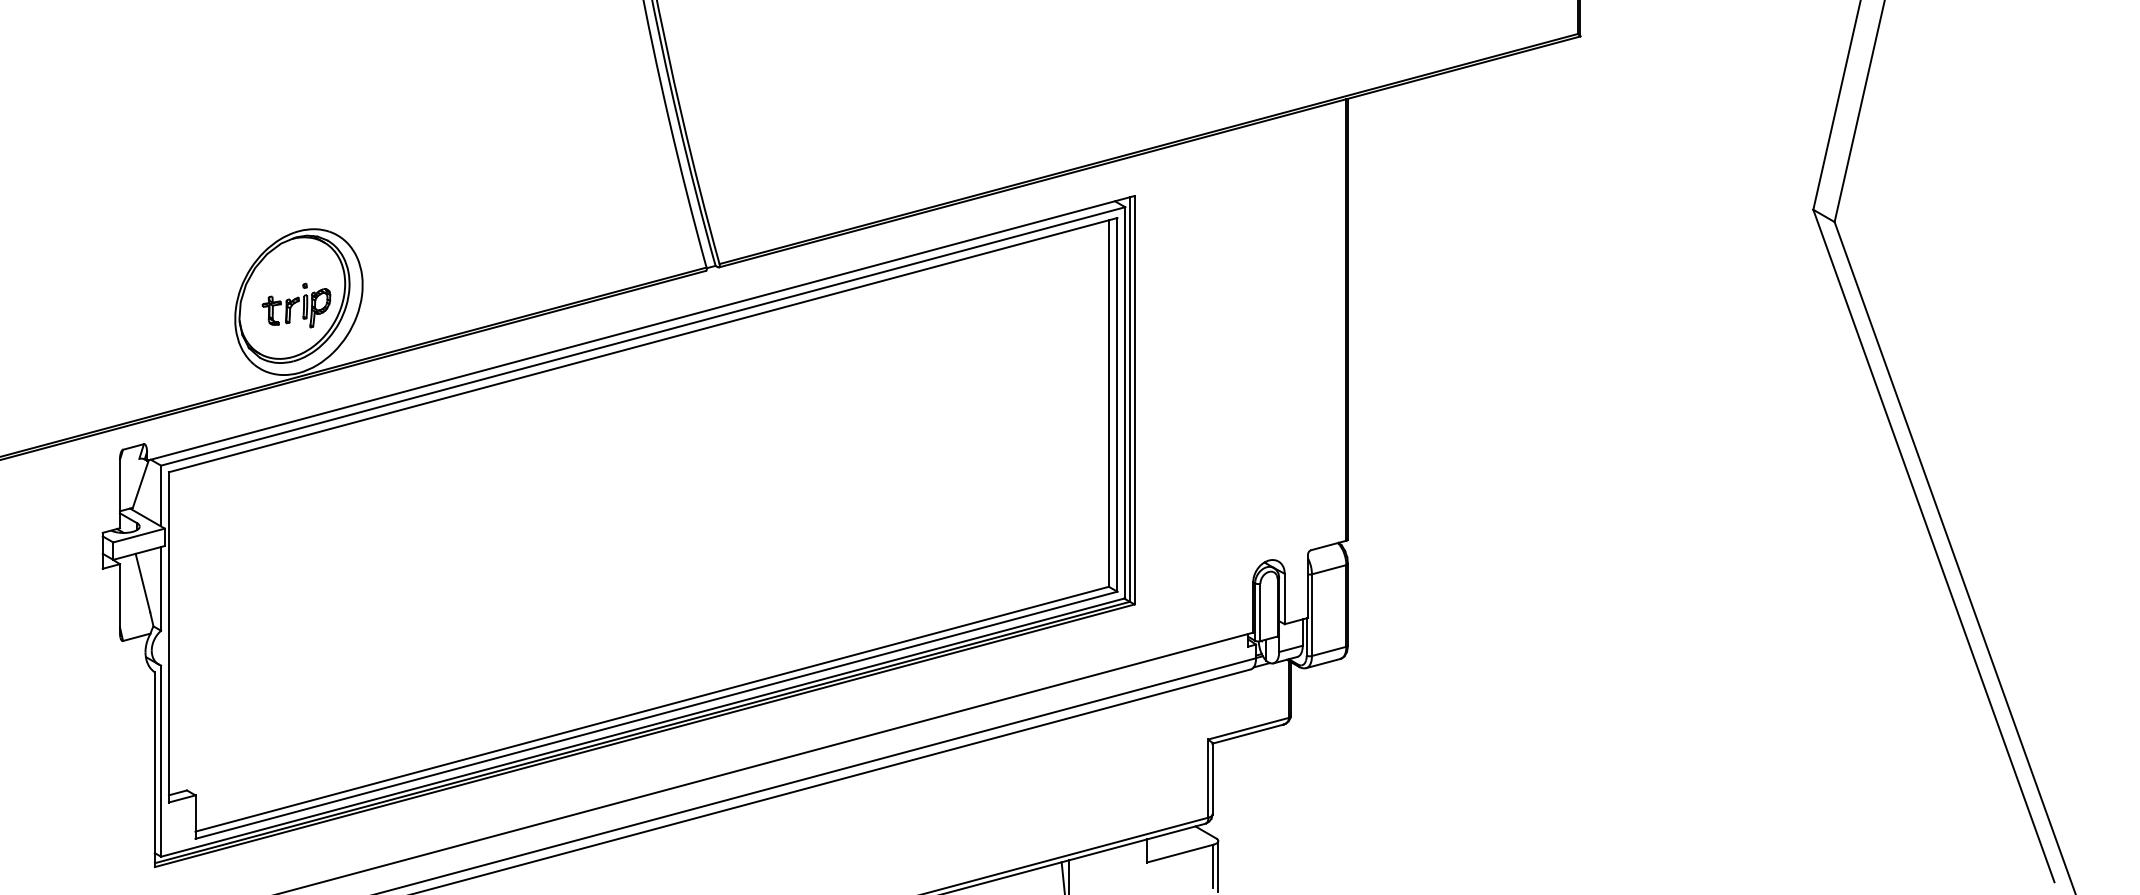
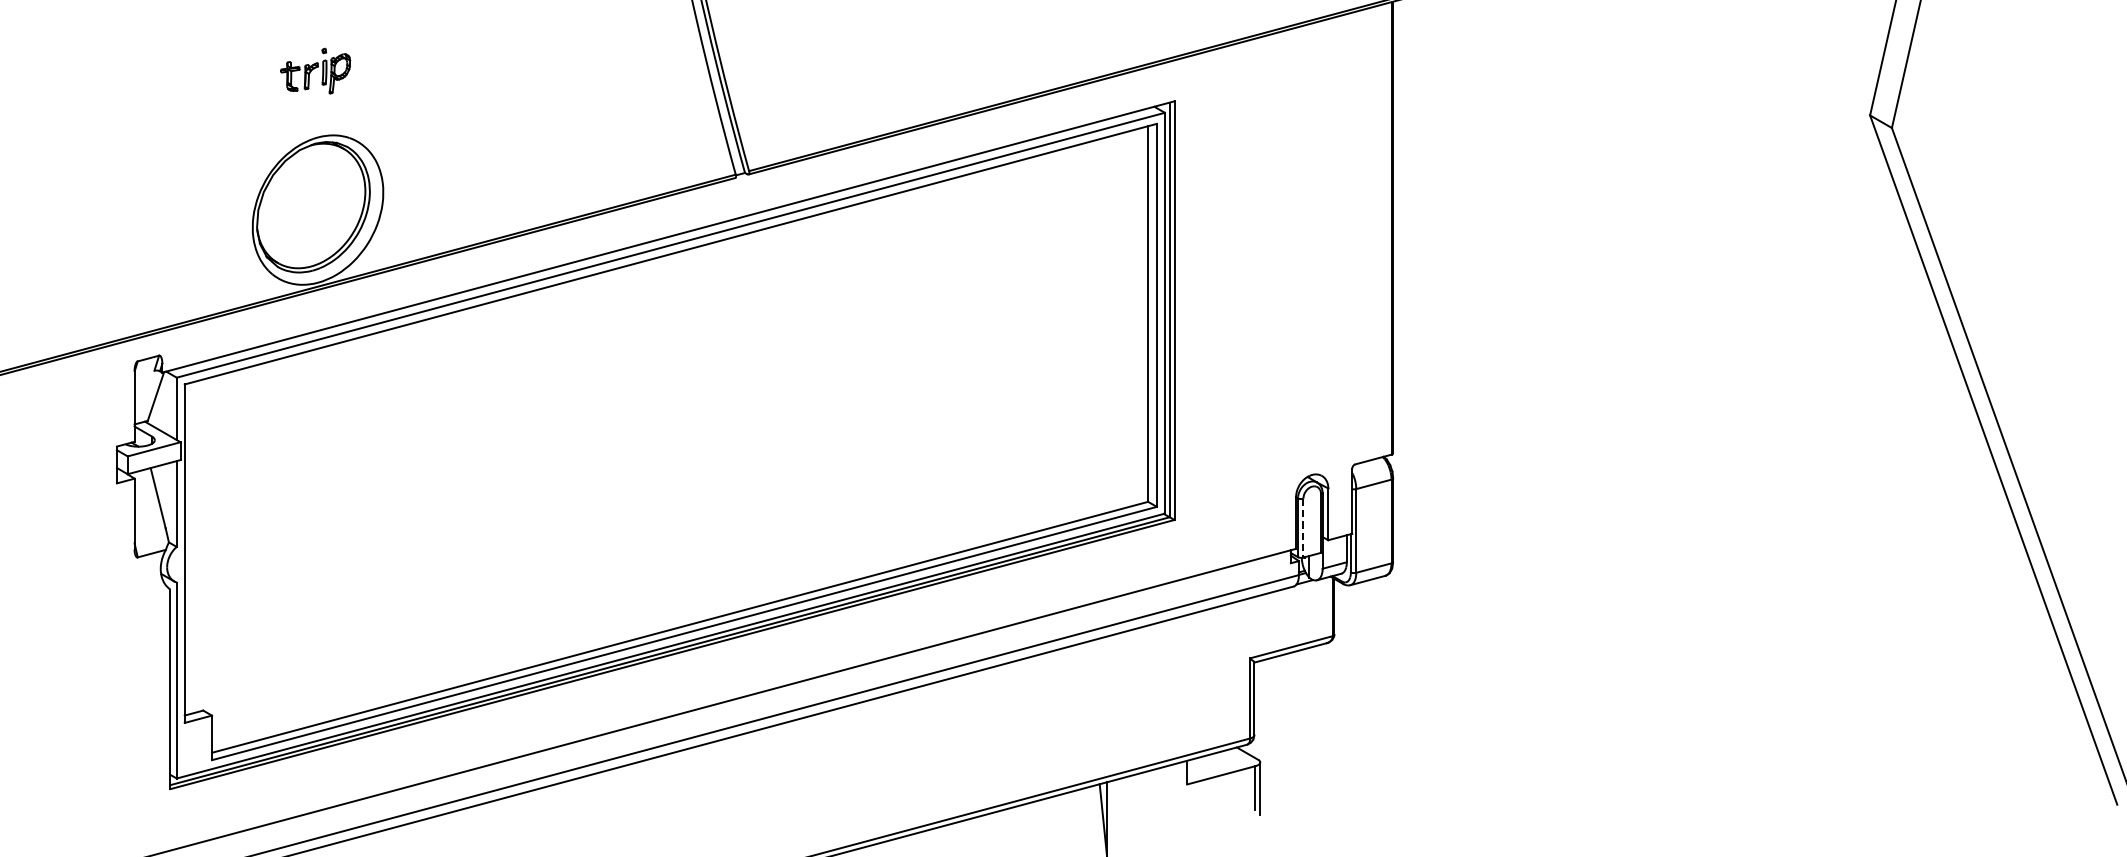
part: (296, 305) -> (315, 71), moved
line: (1260, 612) -> (1303, 528), solid -> dashed

